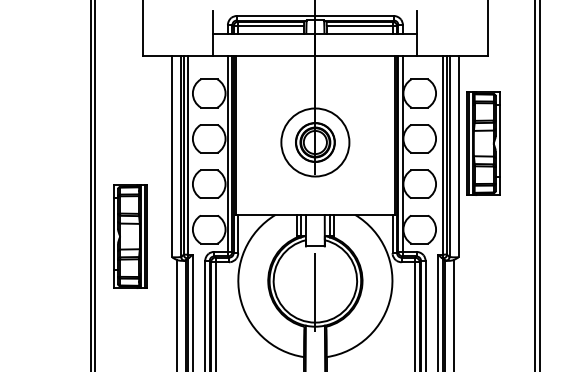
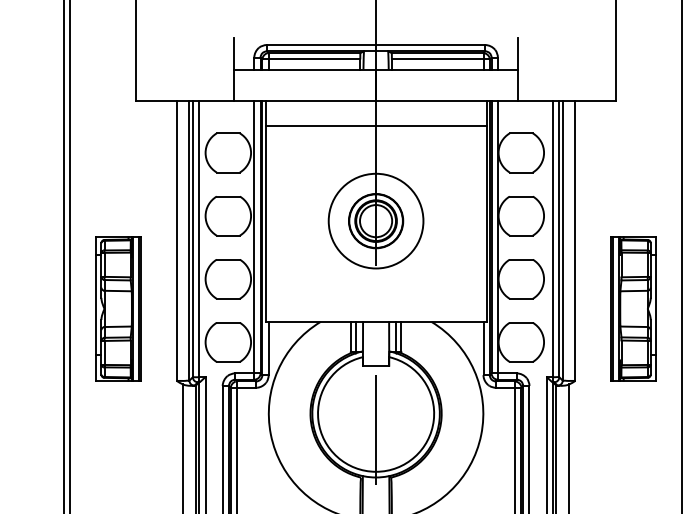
line: (315, 74) -> (376, 126), added
part: (483, 143) -> (633, 308), moved
part: (130, 236) -> (118, 308), moved

